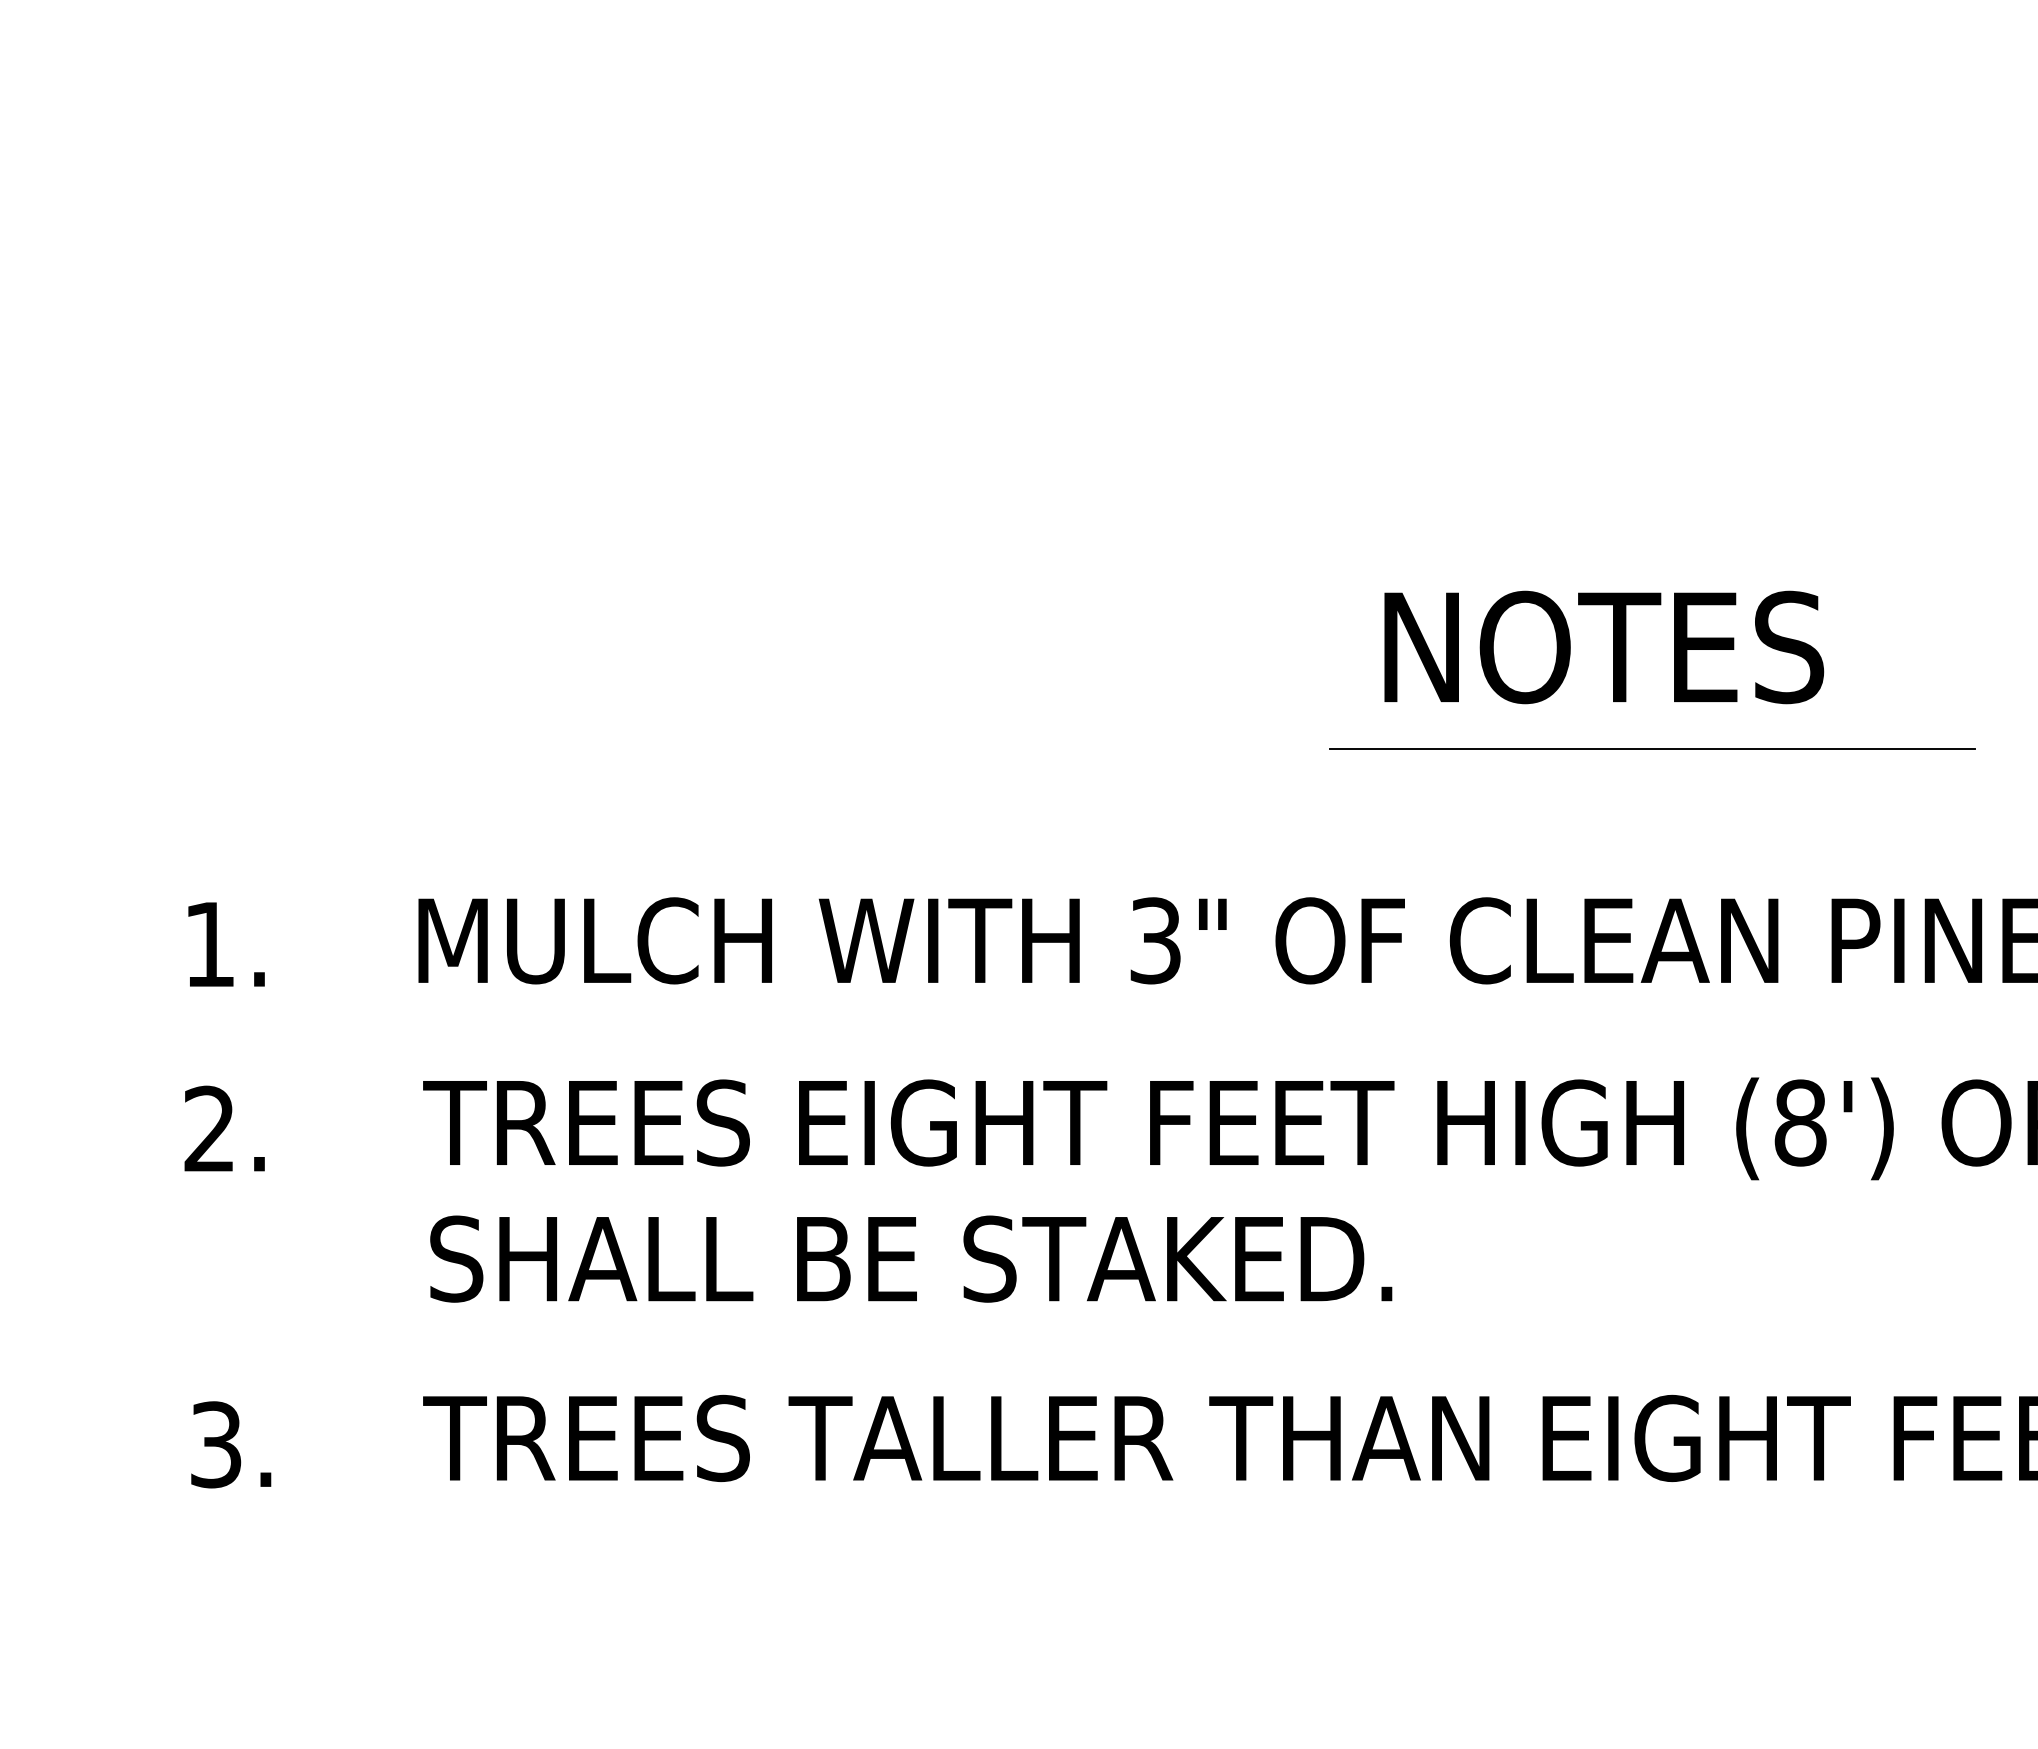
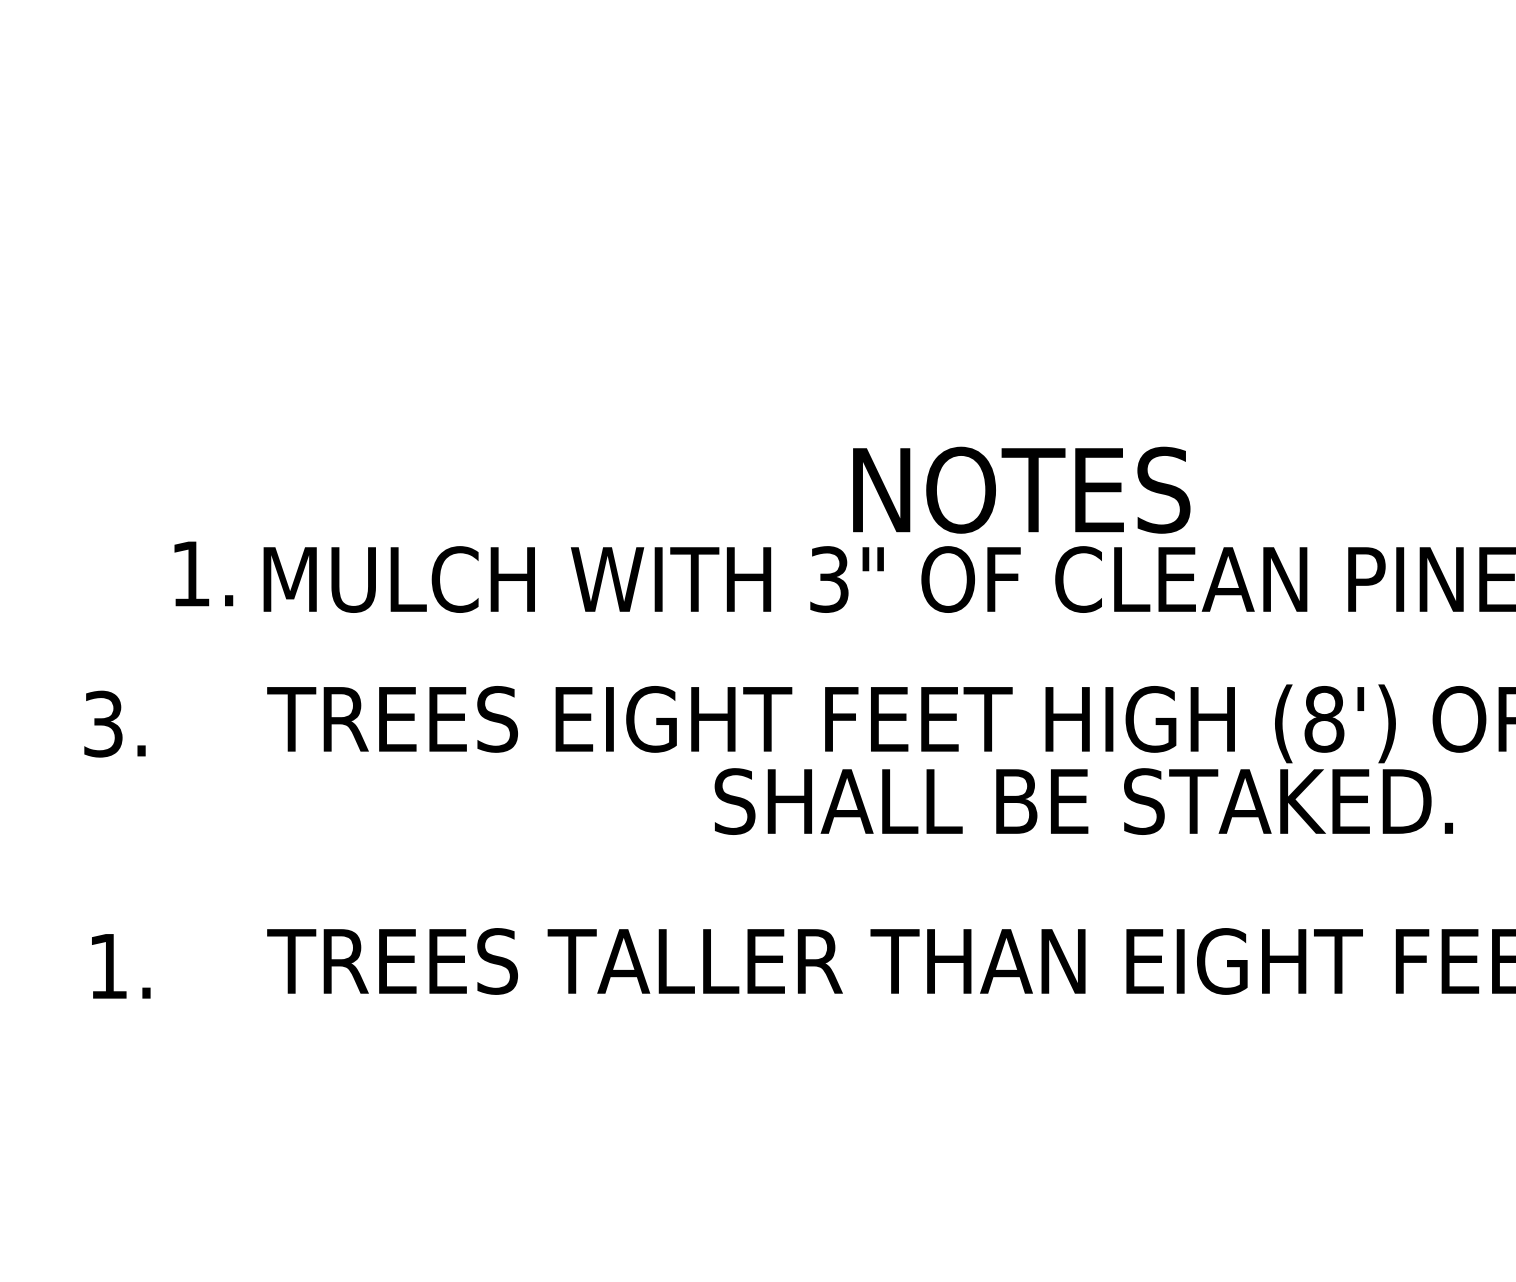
text: (1604, 647) -> (1021, 490), moved
line: (1652, 749) -> (1210, 432), removed
text: (226, 944) -> (203, 573), moved
text: (209, 1128) -> (103, 723), 2. -> 3.
text: (911, 1258) -> (1084, 801), moved
text: (216, 1444) -> (108, 966), 3. -> 1.

